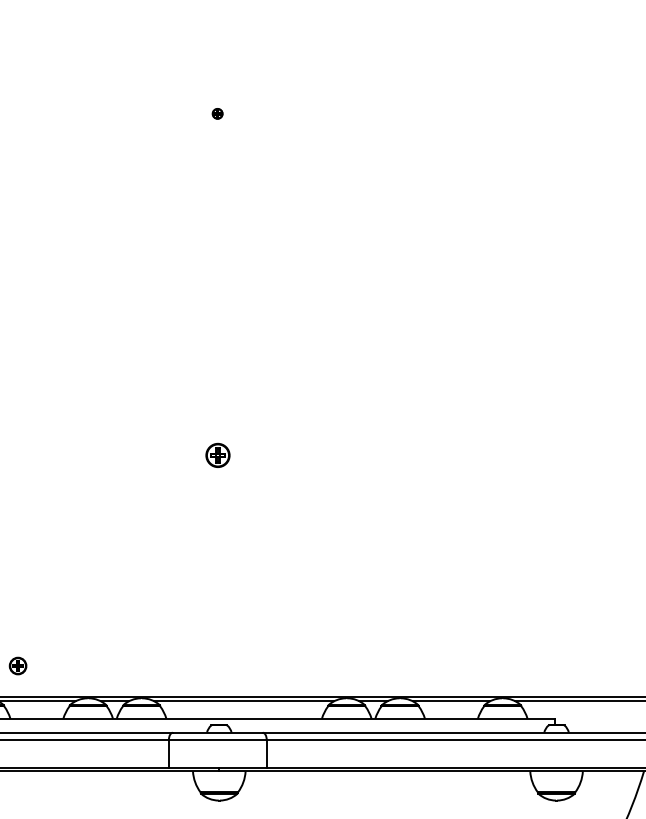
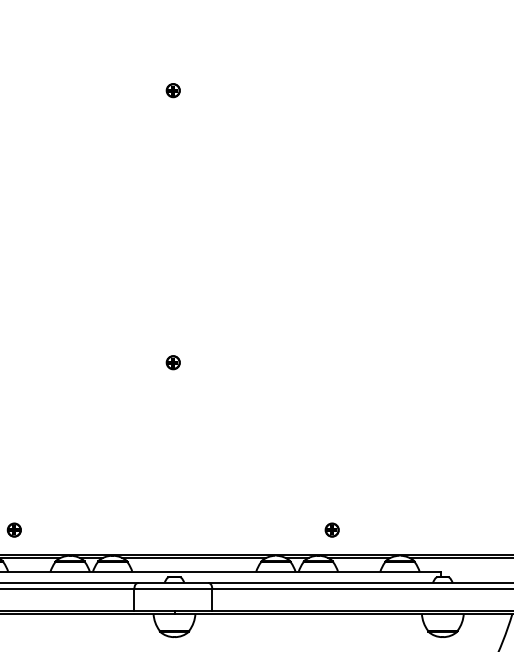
part: (216, 113) -> (172, 90), size x1.67
part: (216, 455) -> (172, 362), size x0.71
part: (416, 665) -> (331, 529), added

